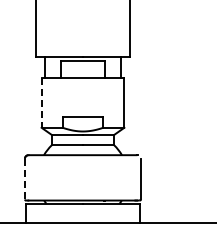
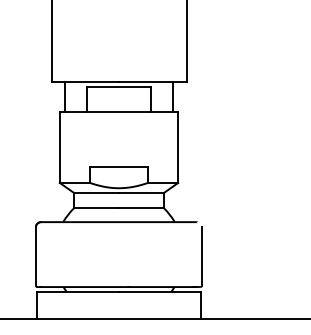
line: (41, 103) -> (59, 148), dashed -> solid
line: (24, 179) -> (35, 256), dashed -> solid

